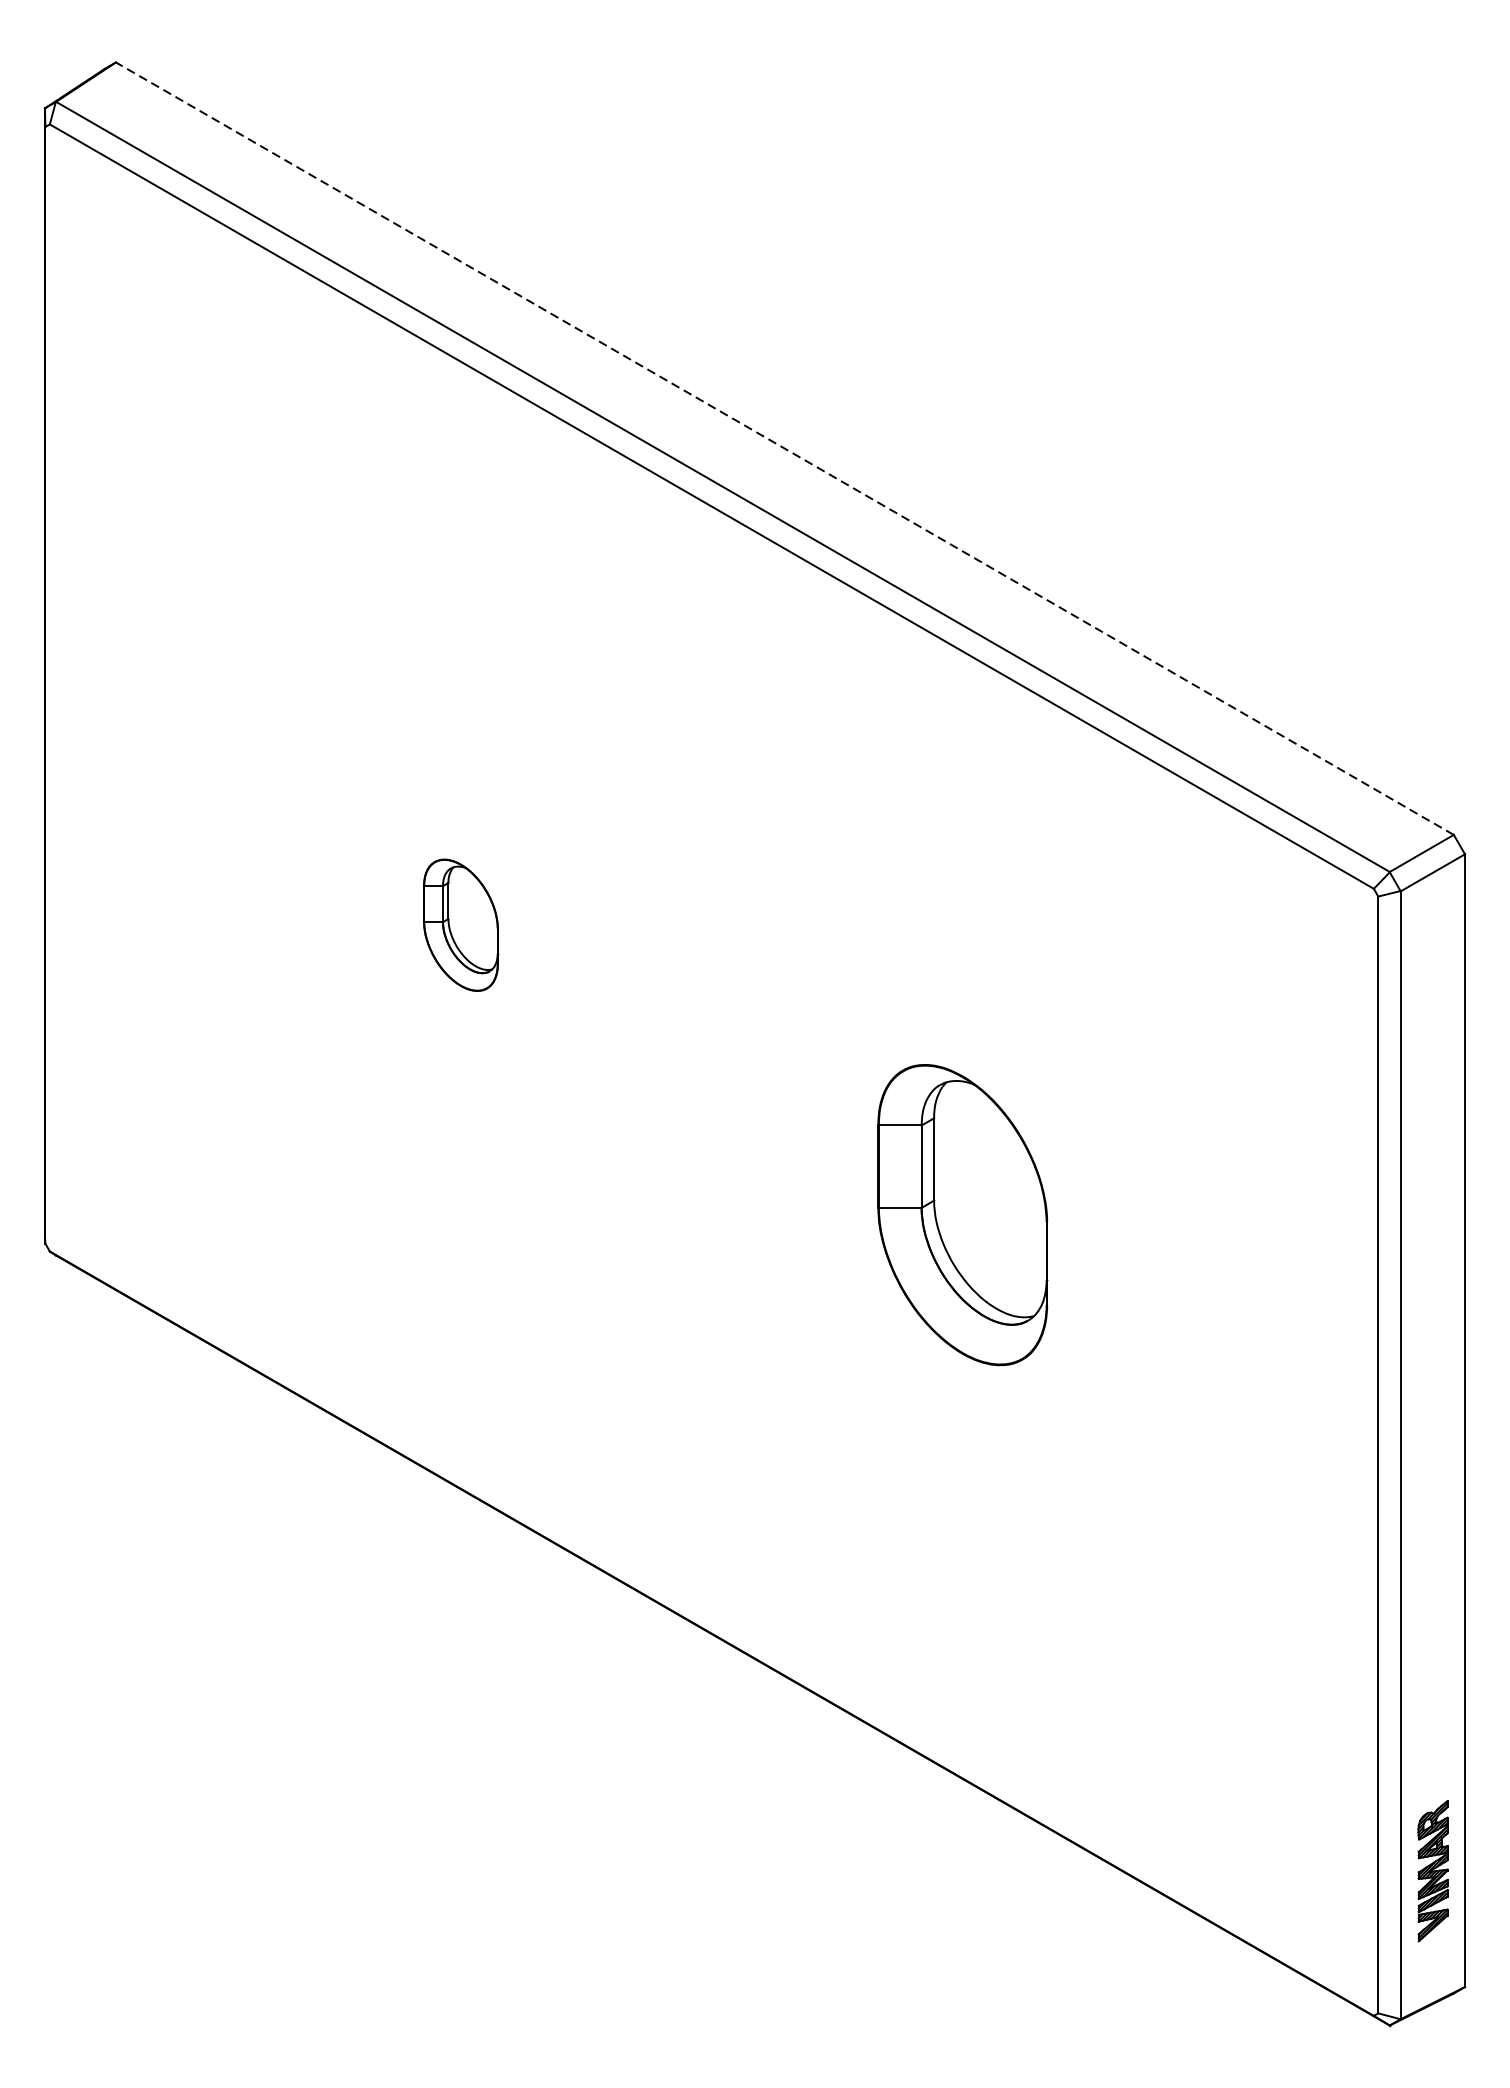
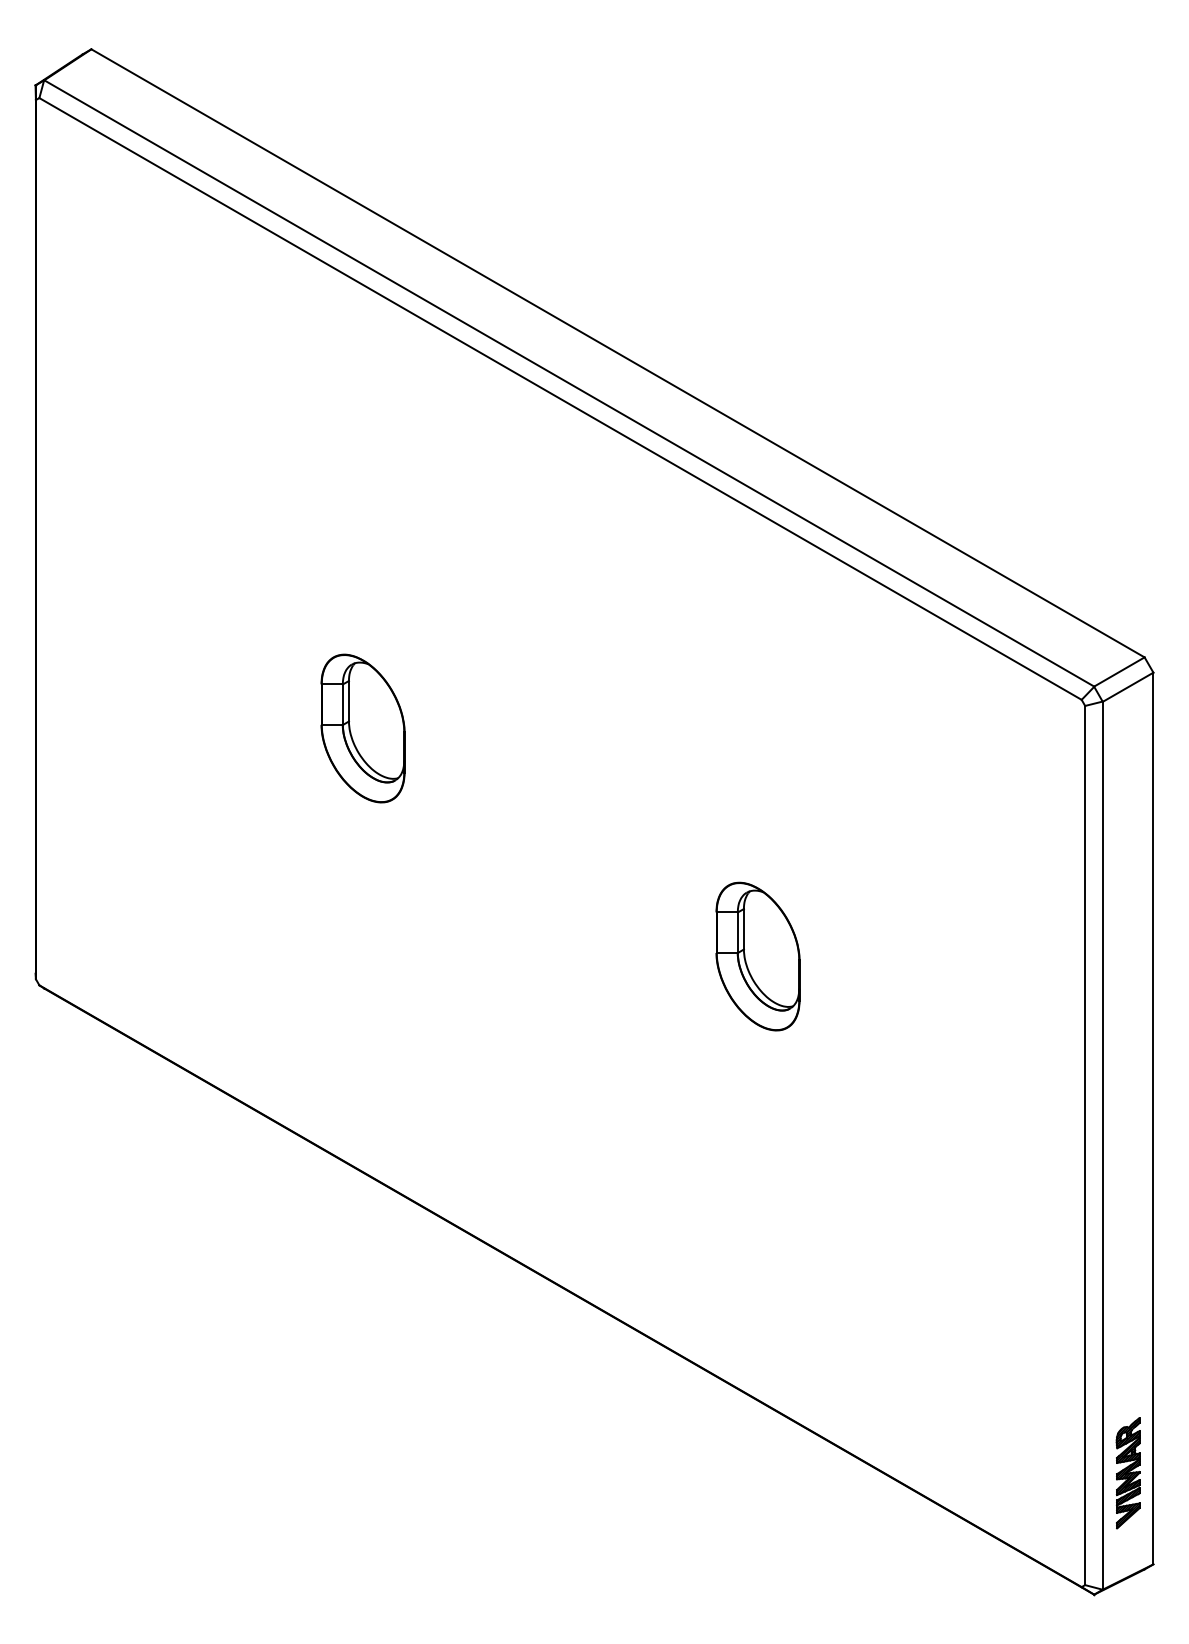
line: (784, 448) -> (617, 353), dashed -> solid
part: (460, 925) -> (362, 728), size x1.43
part: (962, 1214) -> (757, 956), size x0.62

